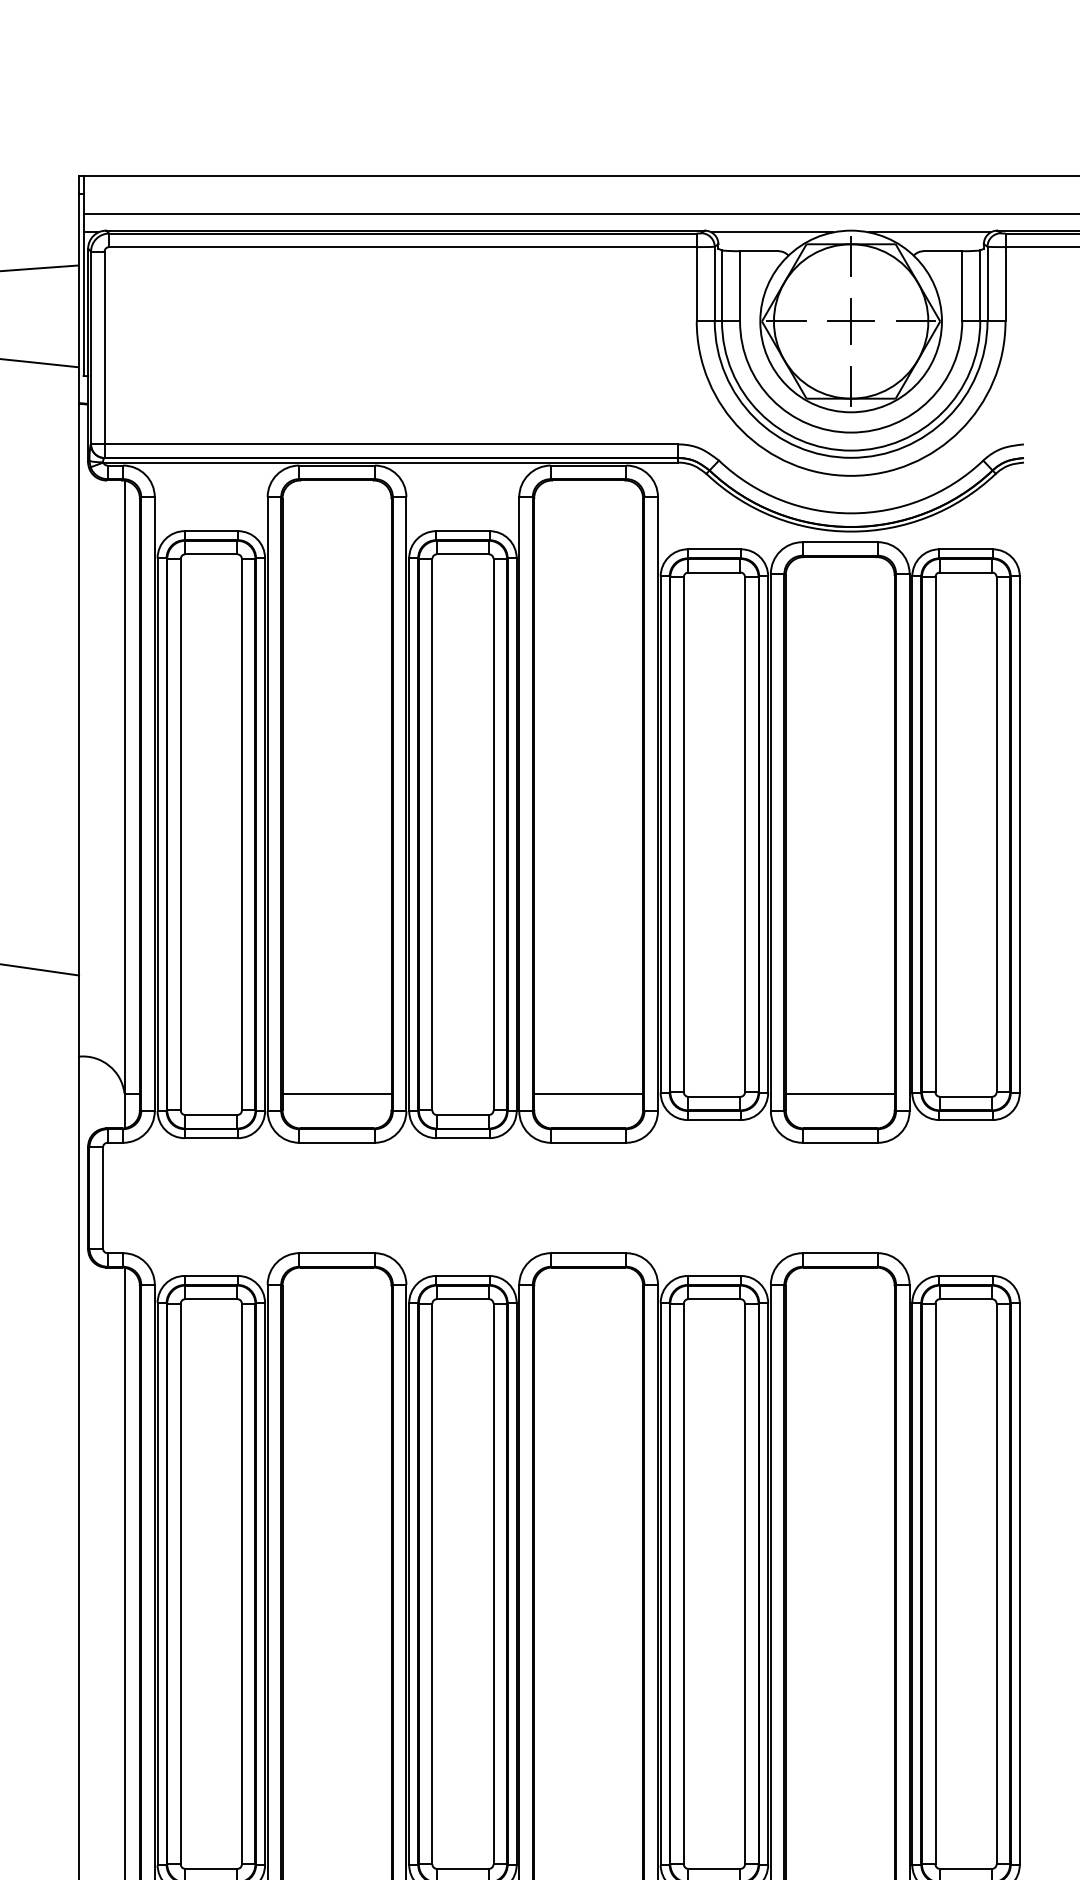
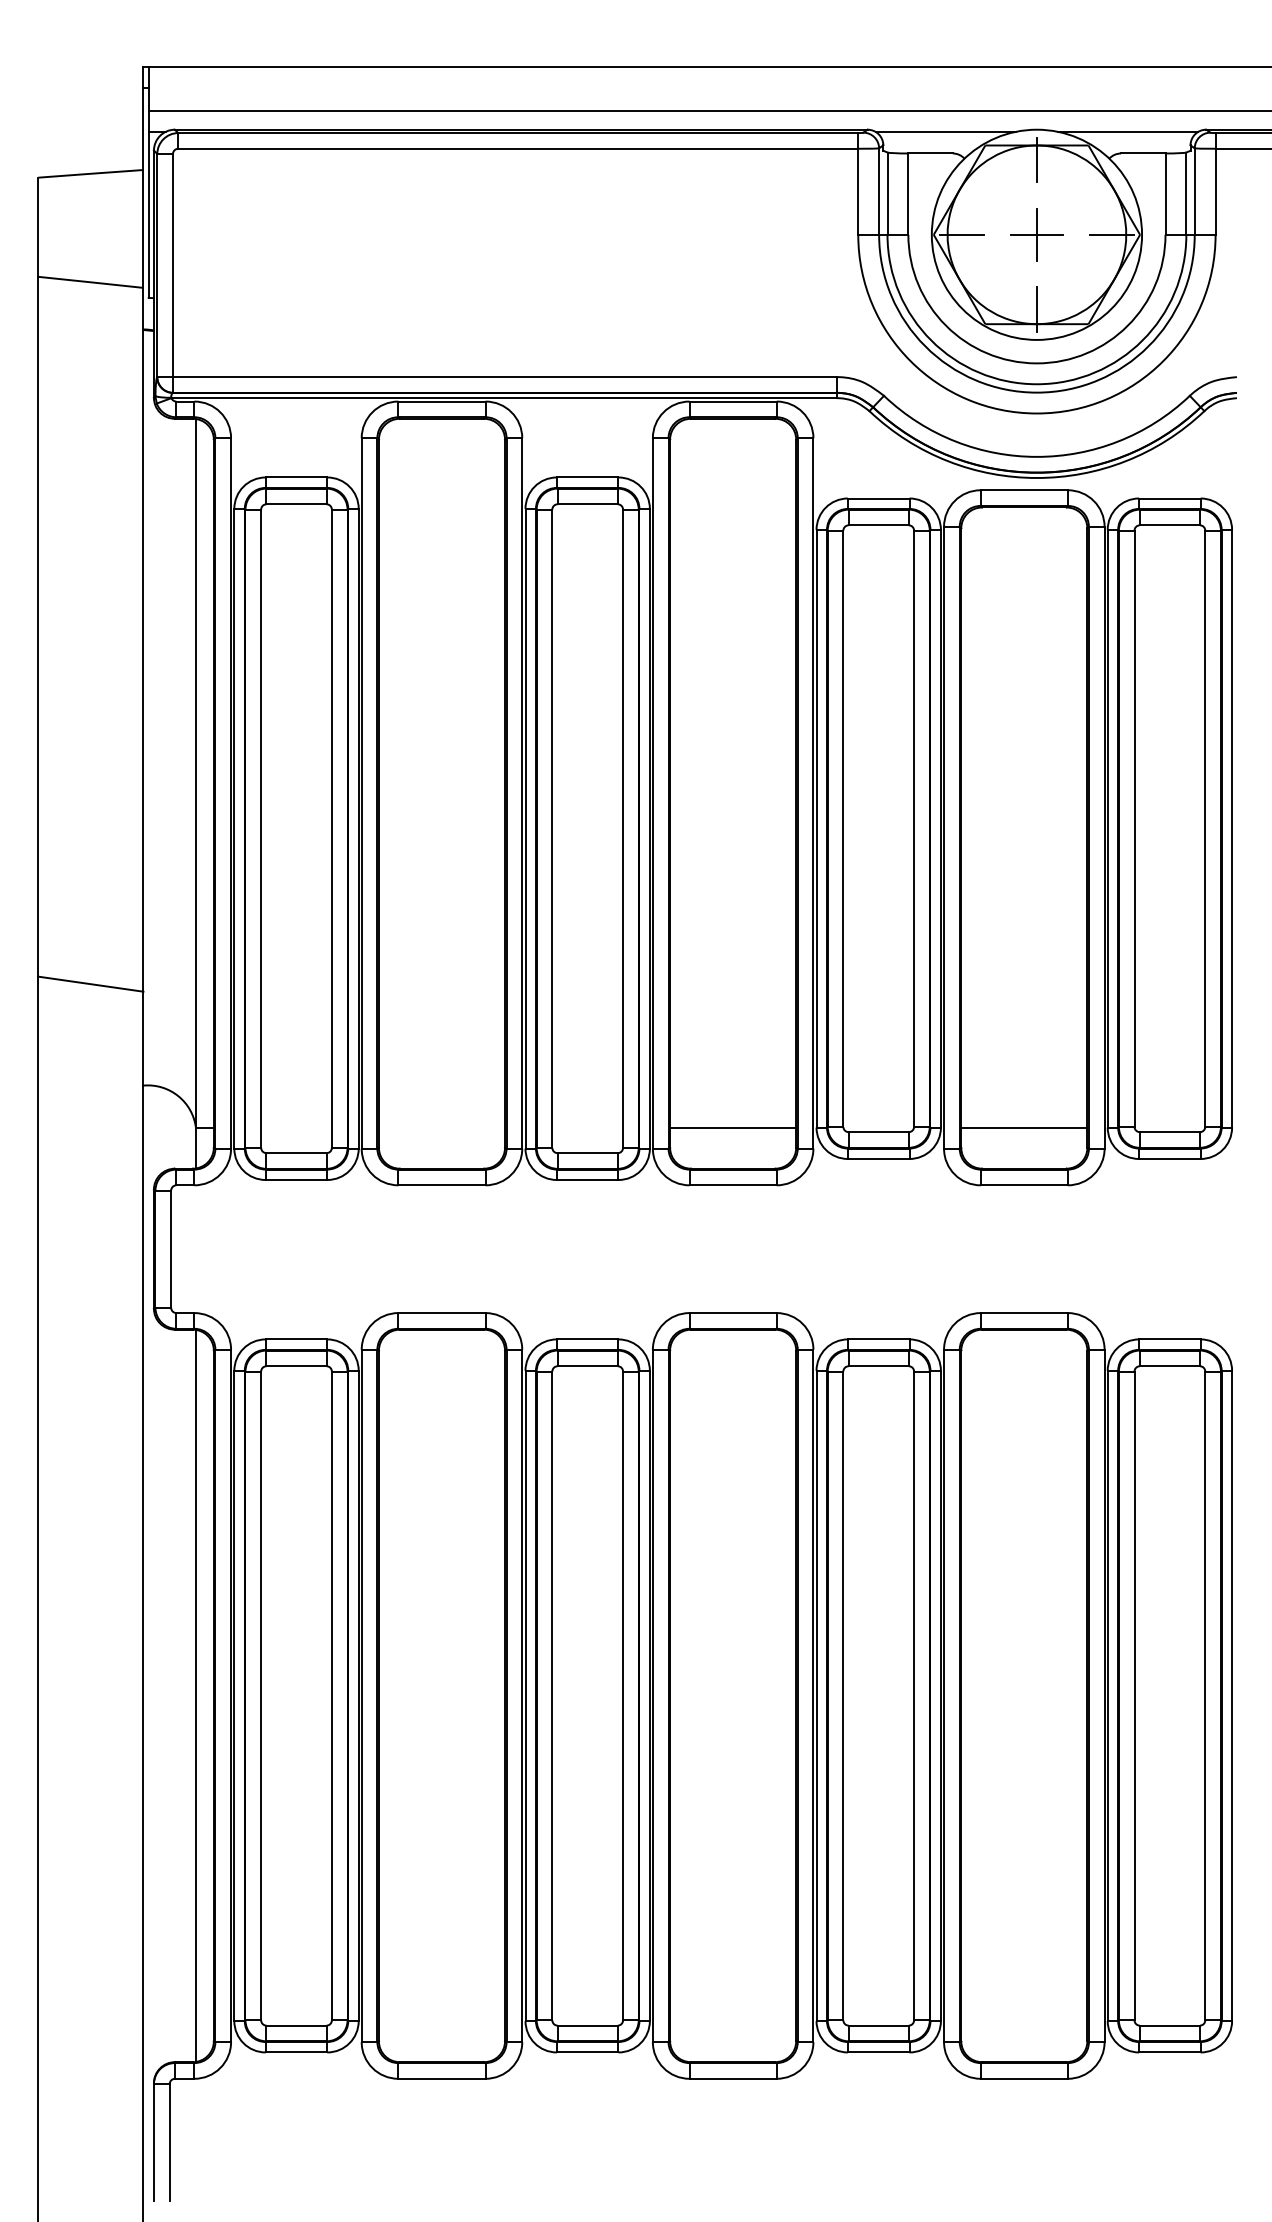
line: (336, 1093) -> (441, 1128), removed

